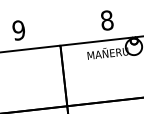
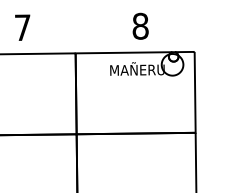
text: (18, 30) -> (22, 27), 9 -> 7

